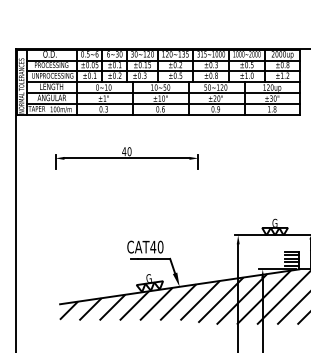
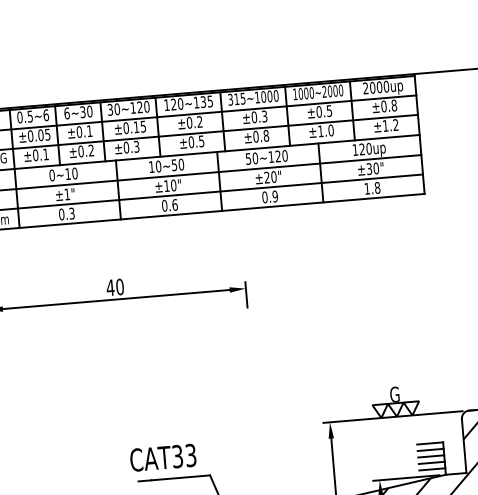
text: (156, 246) -> (183, 454), CAT40 -> CAT33

